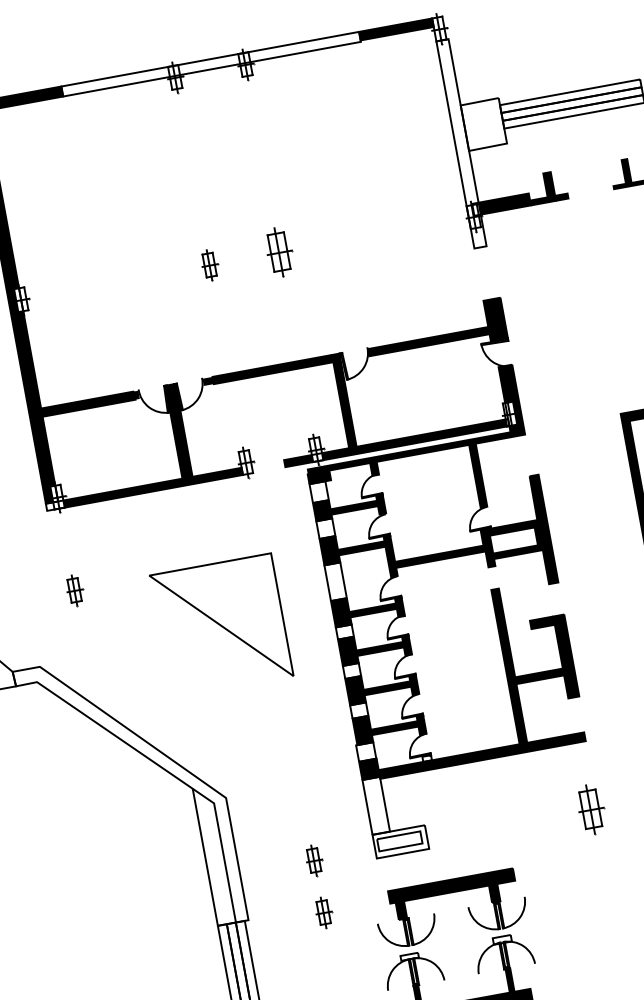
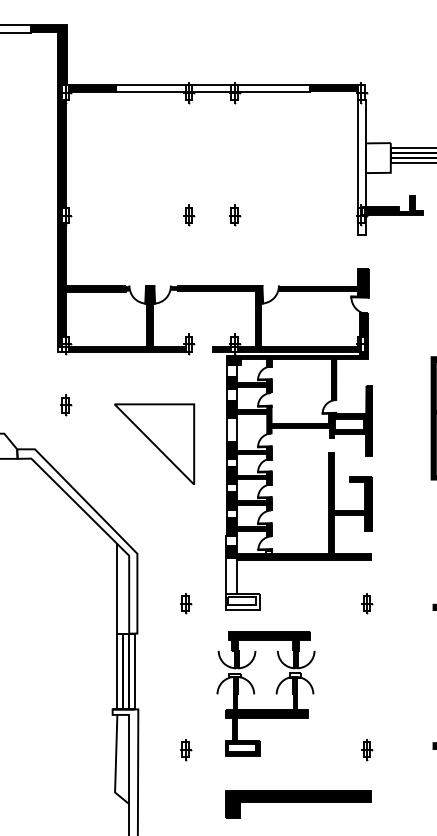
part: (281, 252) -> (235, 215), size x0.62
part: (592, 809) -> (367, 603), size x0.62
part: (324, 912) -> (186, 637), removed

